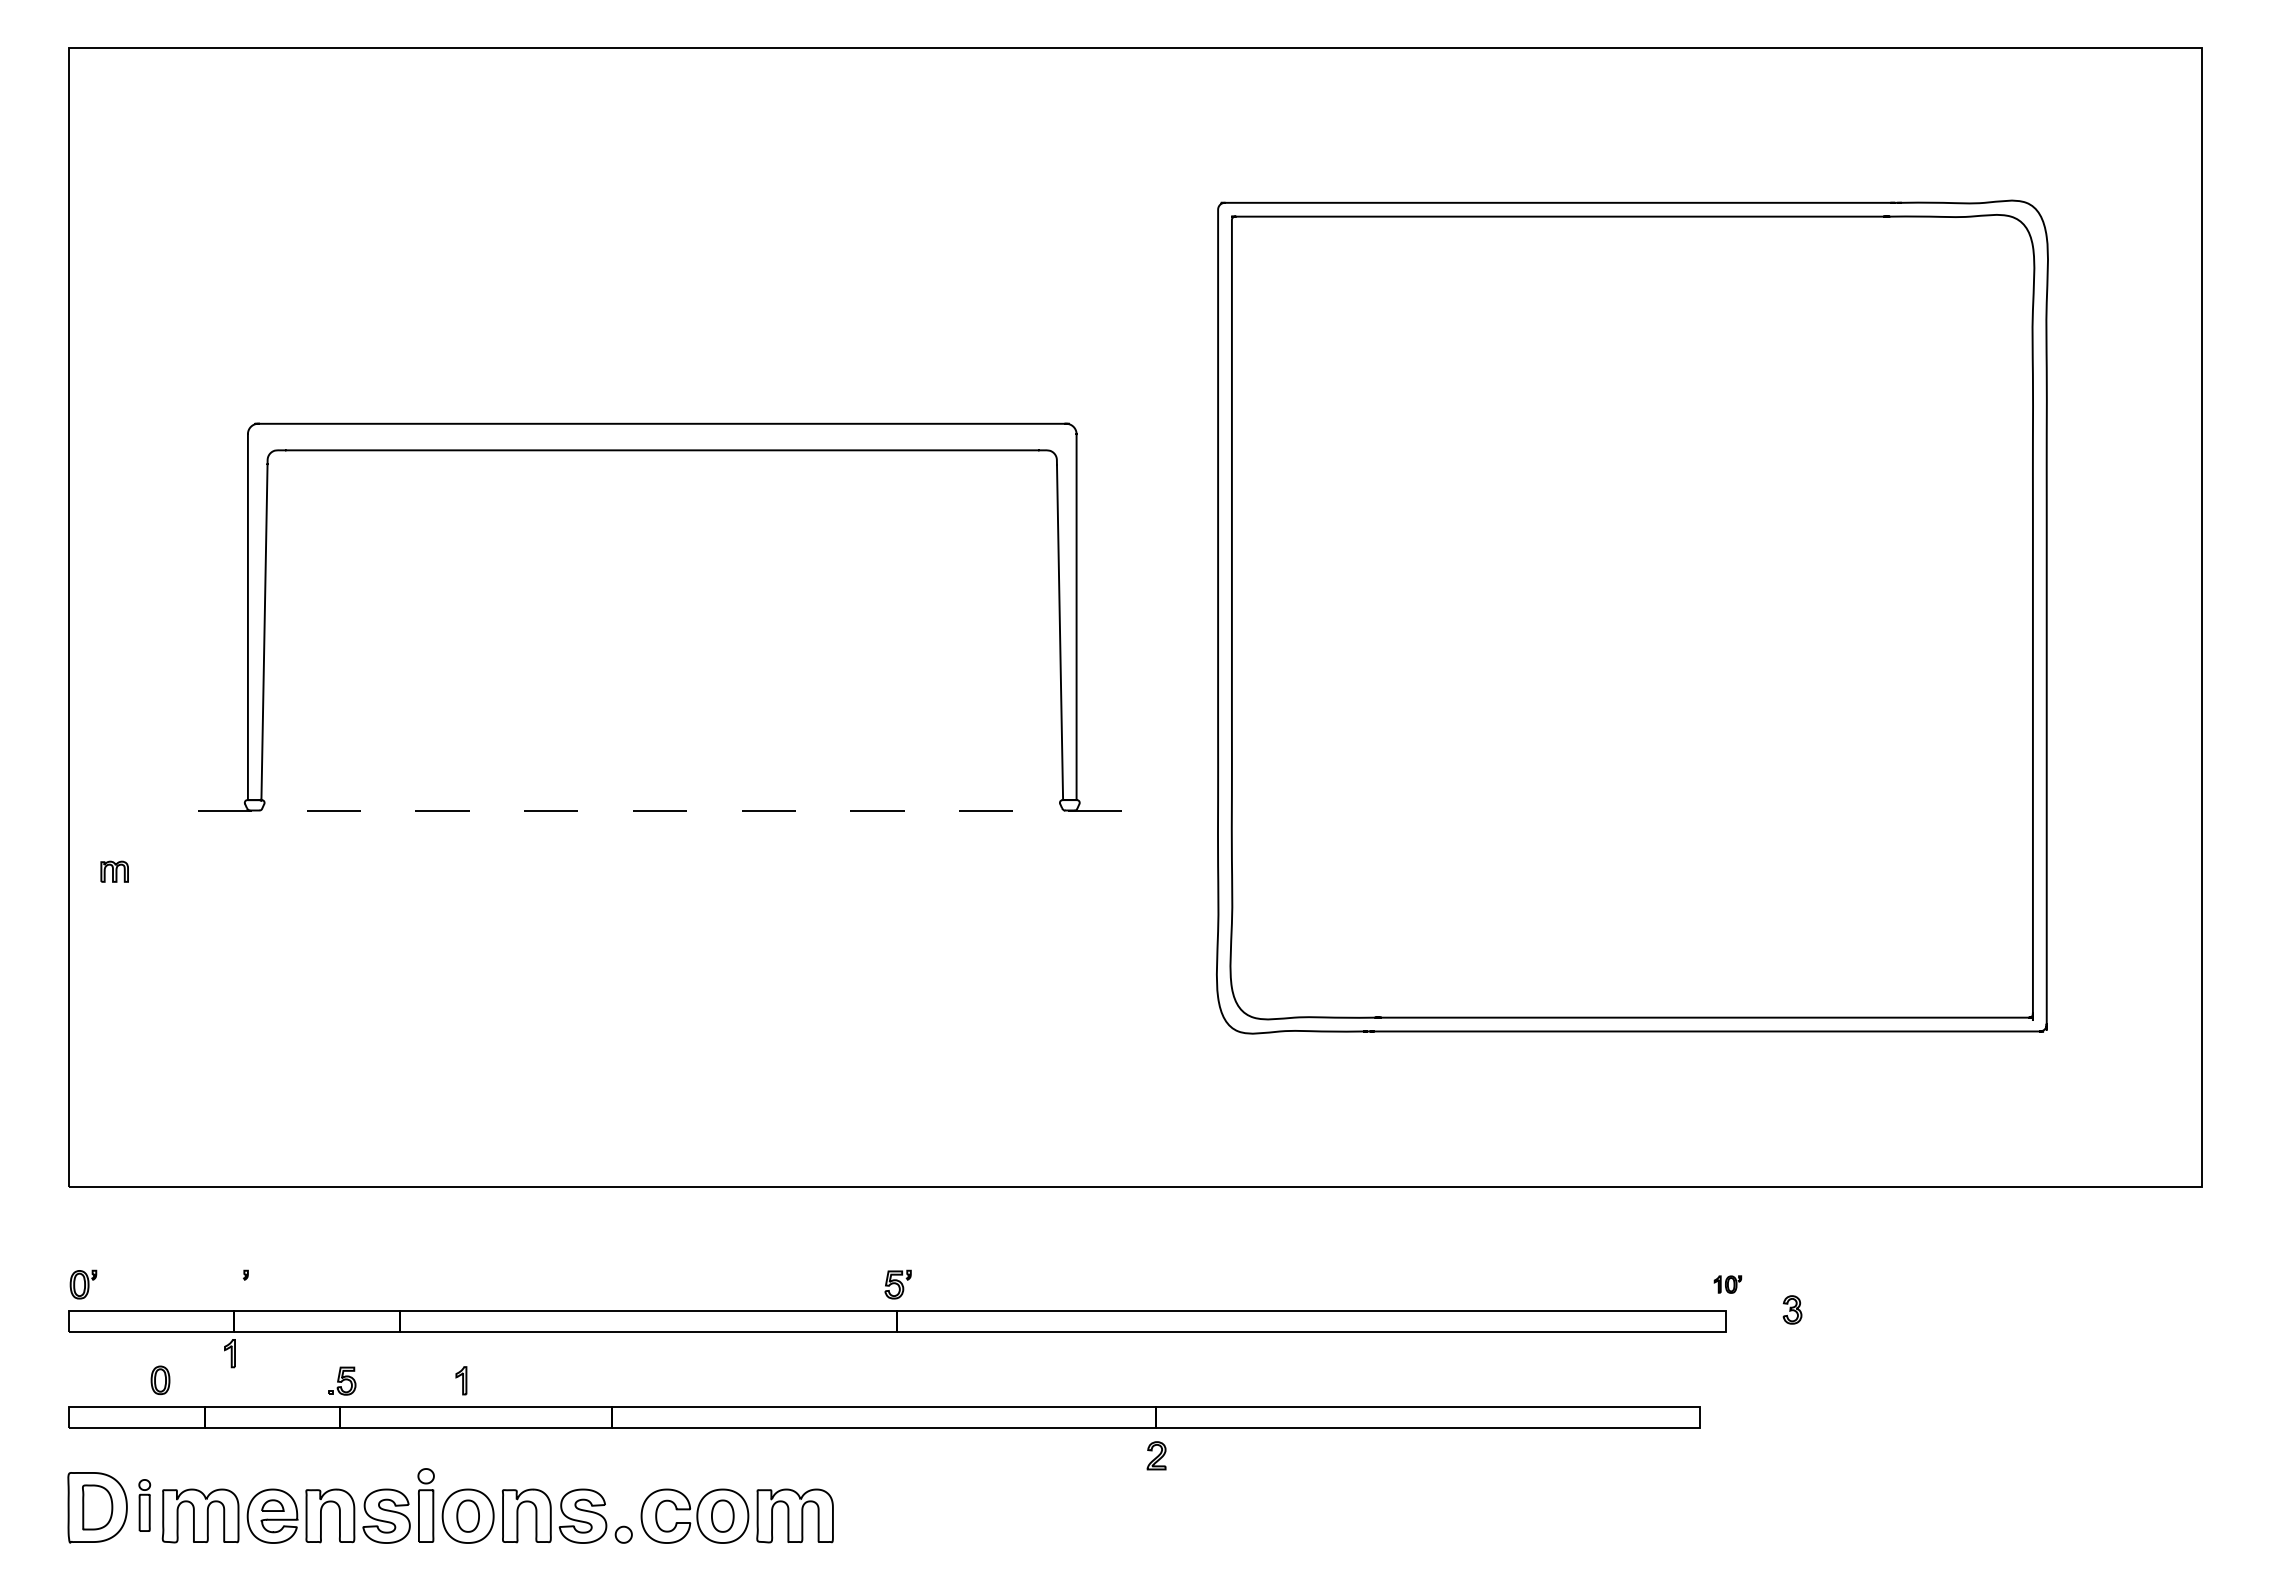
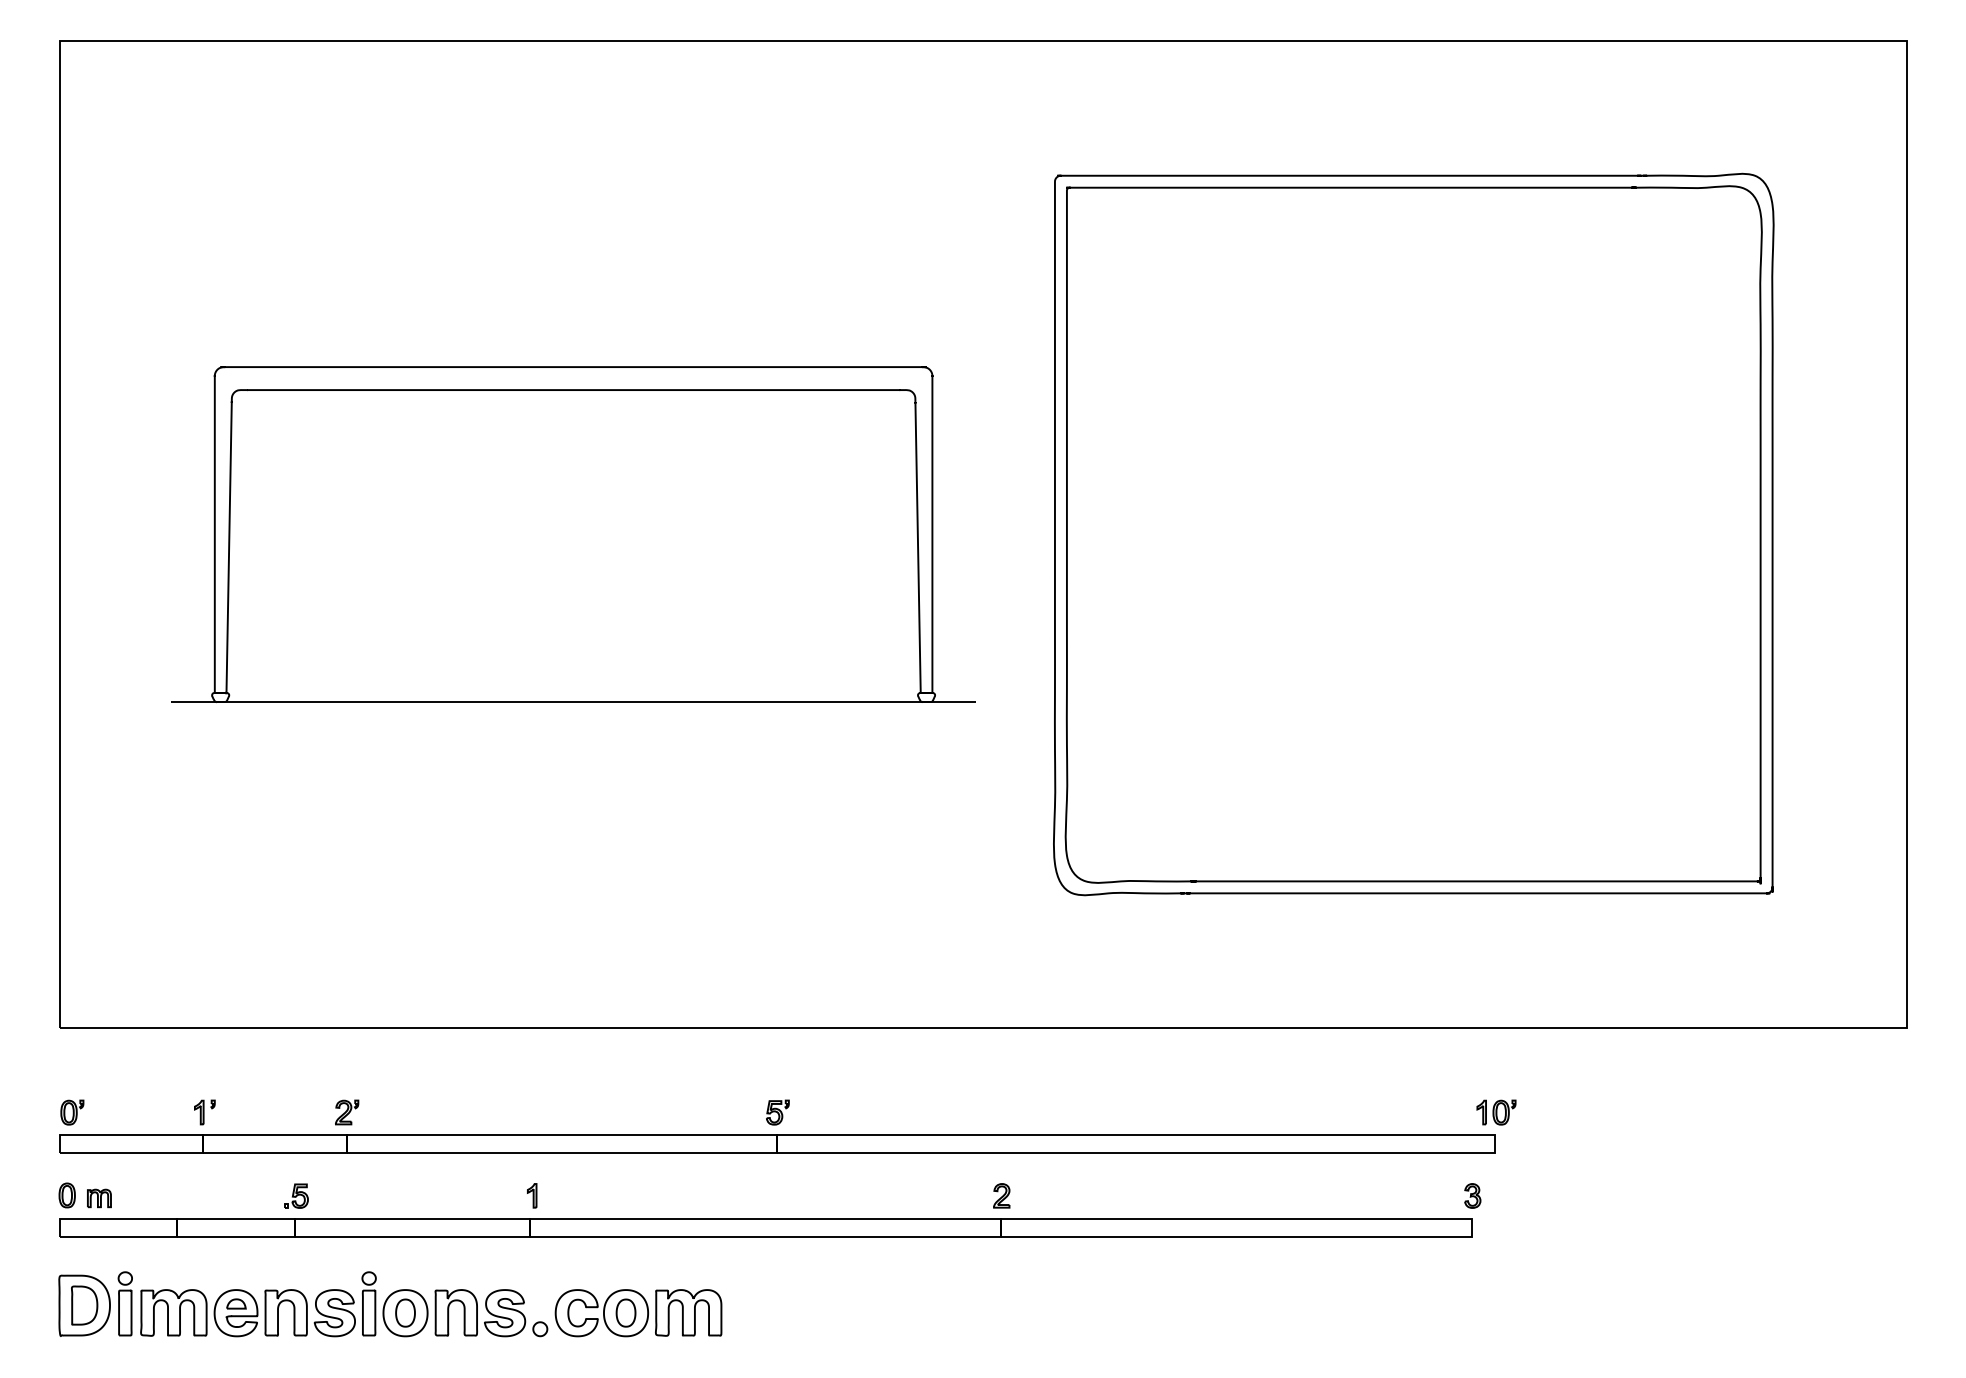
line: (662, 810) -> (573, 701), dashed -> solid
part: (114, 871) -> (99, 1198), moved
part: (400, 1284) -> (346, 1112), added
part: (1727, 1284) -> (1496, 1112), size x1.67
part: (1792, 1309) -> (1472, 1195), moved
part: (229, 1353) -> (198, 1112), moved
part: (160, 1380) -> (67, 1195), moved
part: (461, 1380) -> (532, 1195), moved
part: (1156, 1455) -> (1001, 1195), moved
part: (144, 1505) -> (125, 1303), size x1.43

